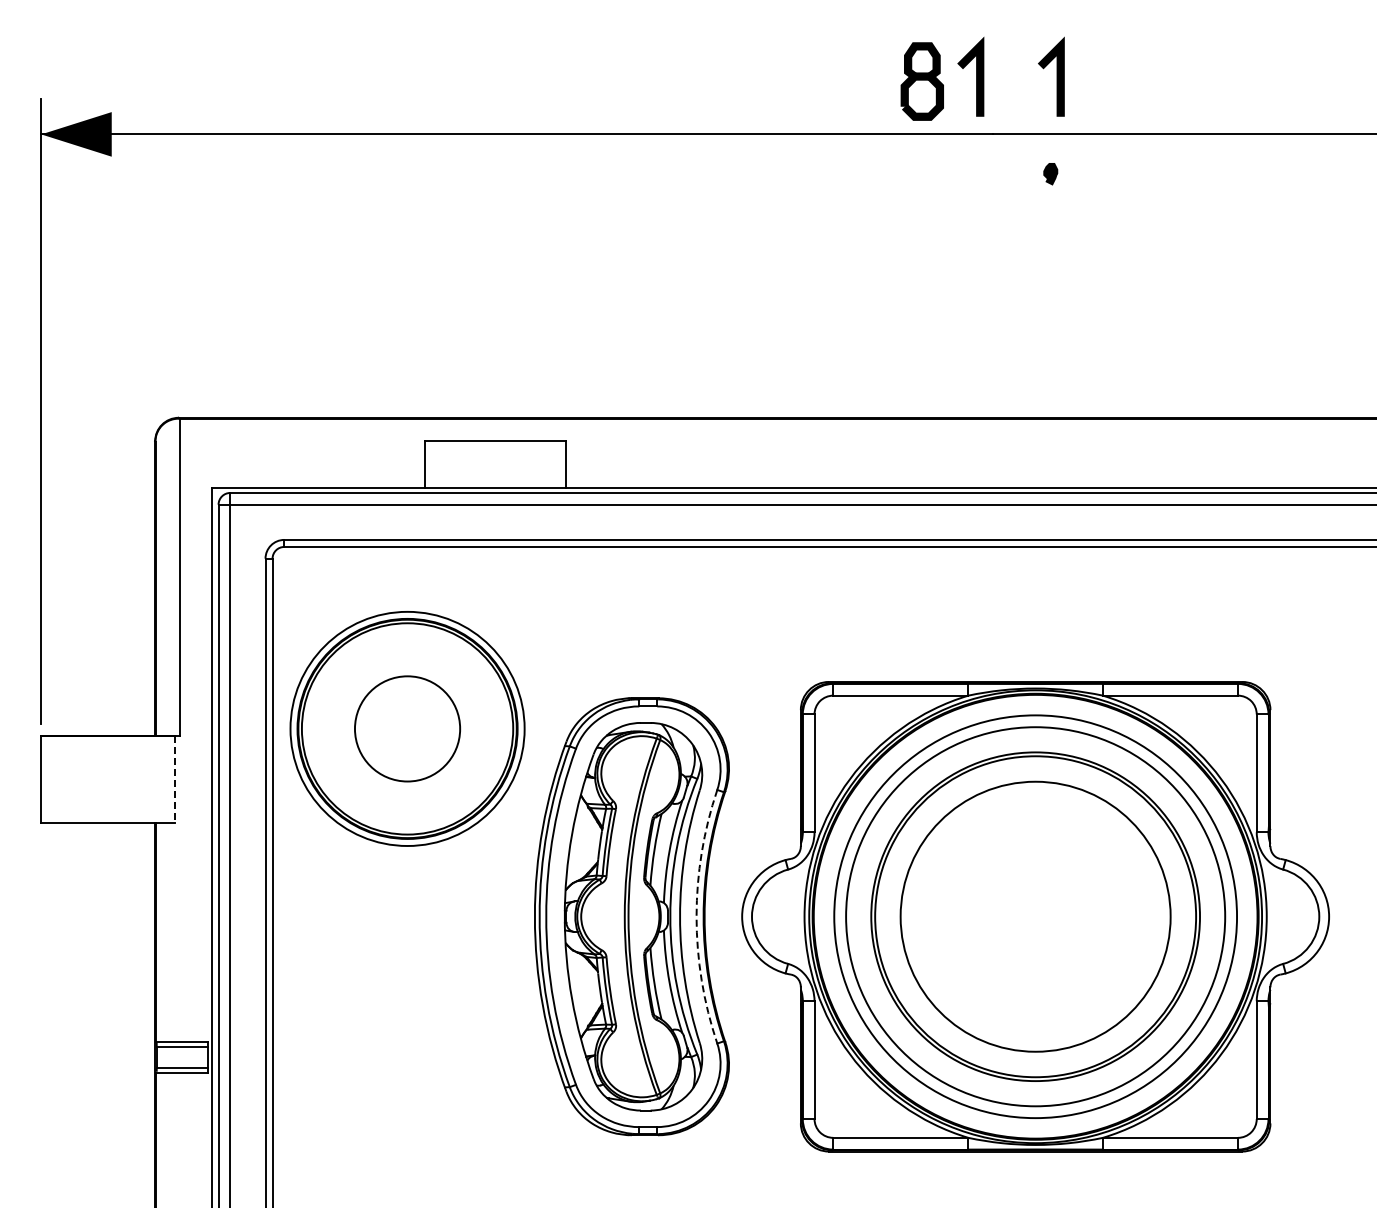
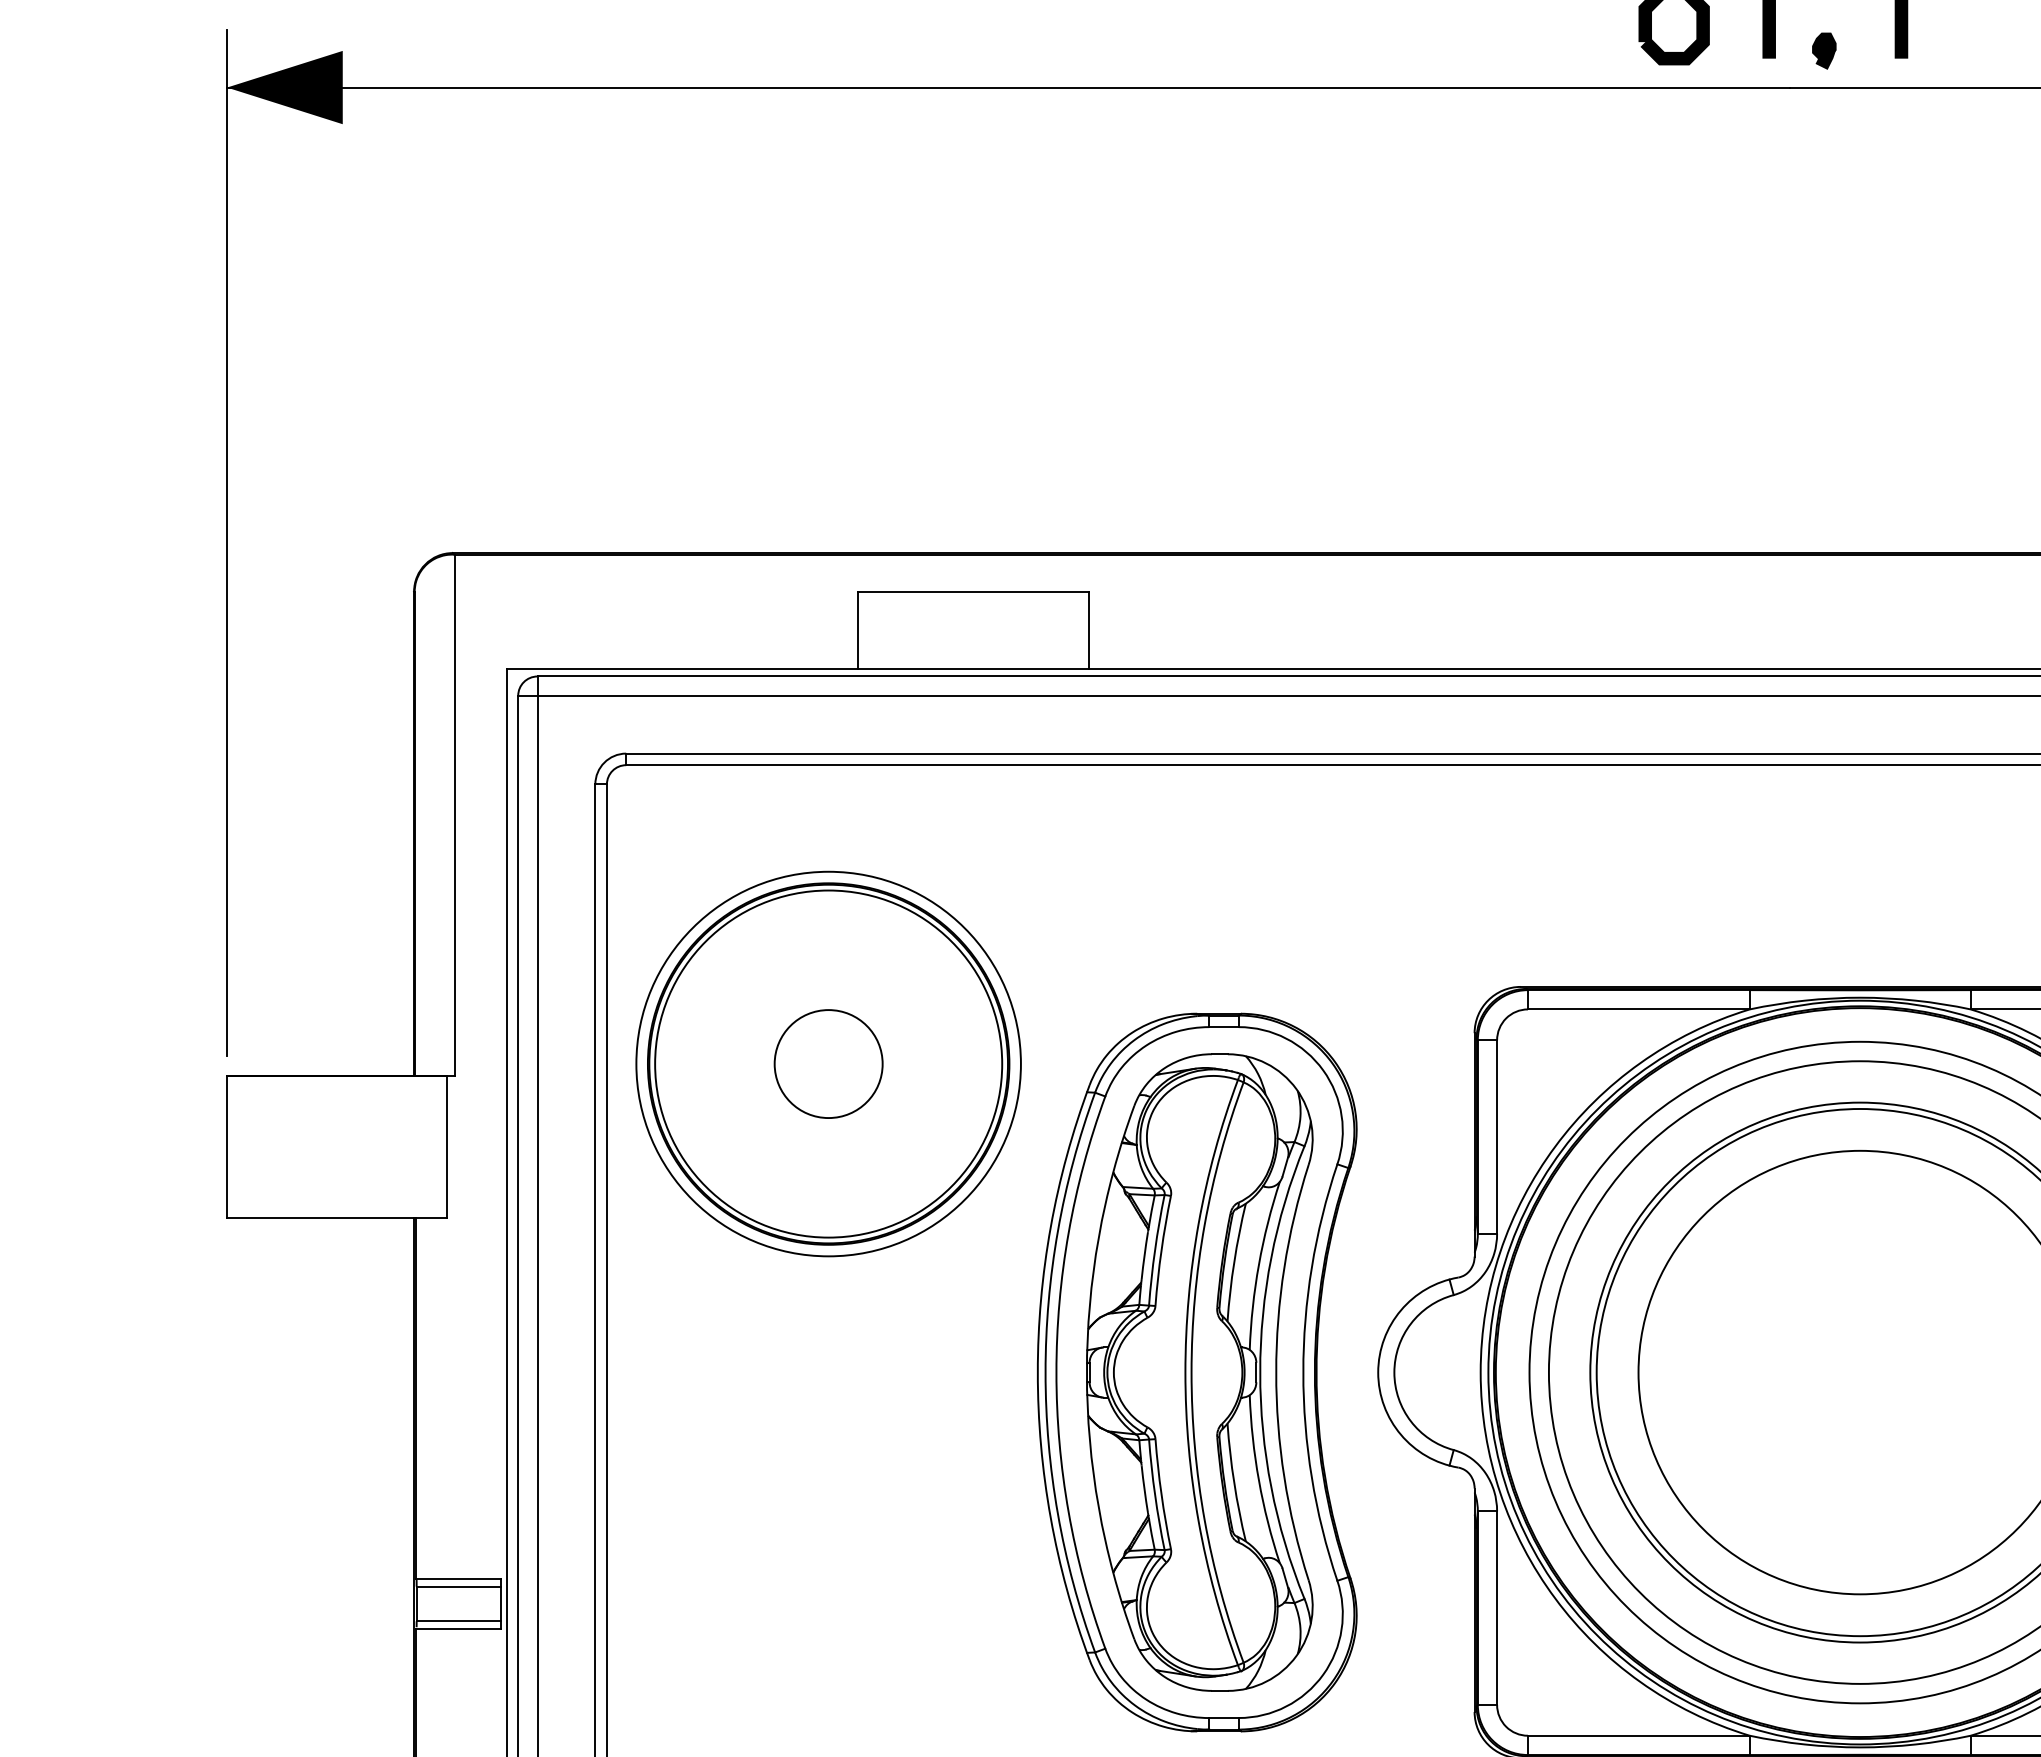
part: (1050, 174) -> (1823, 51), moved
circle: (407, 728) -> (828, 1063), size x0.62
line: (175, 779) -> (447, 1147), dashed -> solid
arc: (696, 916) -> (1303, 1372), dashed -> solid

